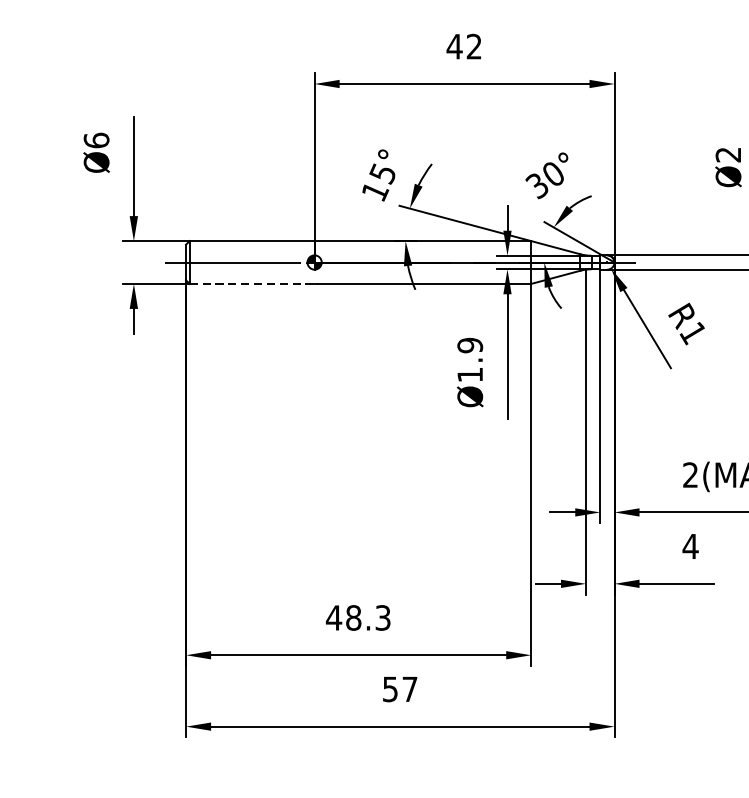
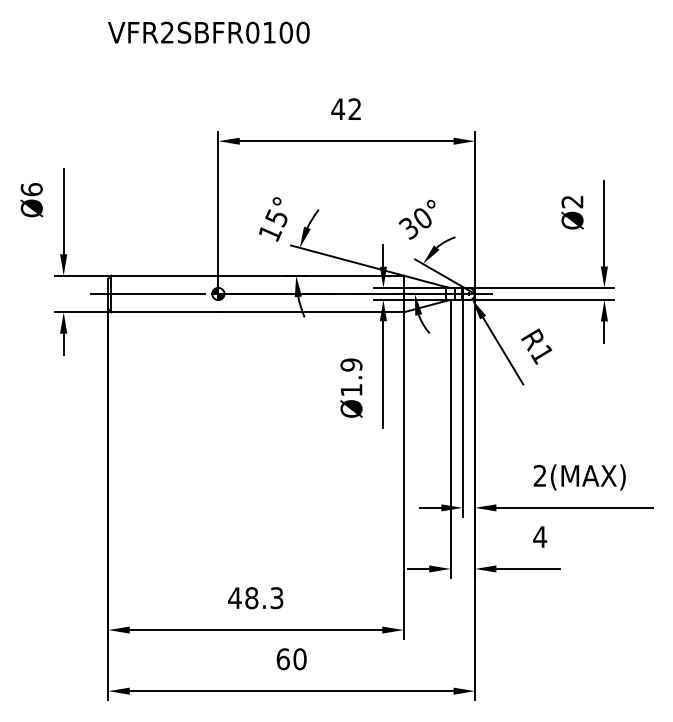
line: (252, 284) -> (165, 312), dashed -> solid
text: (400, 689) -> (291, 659), 57 -> 60

